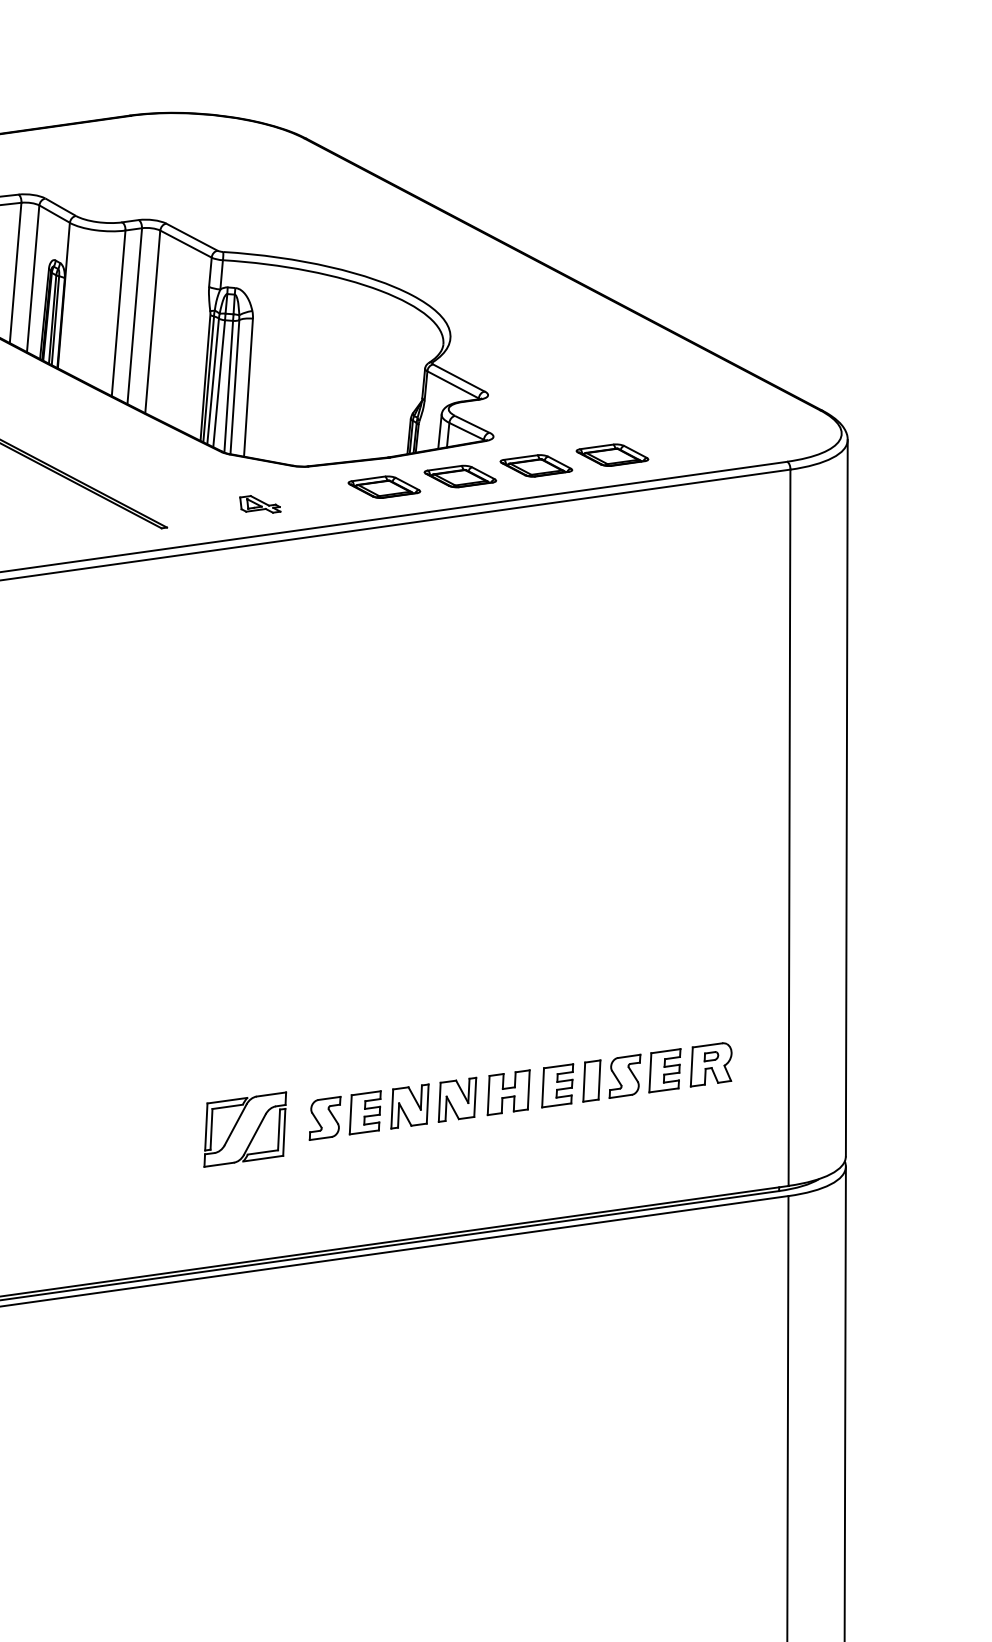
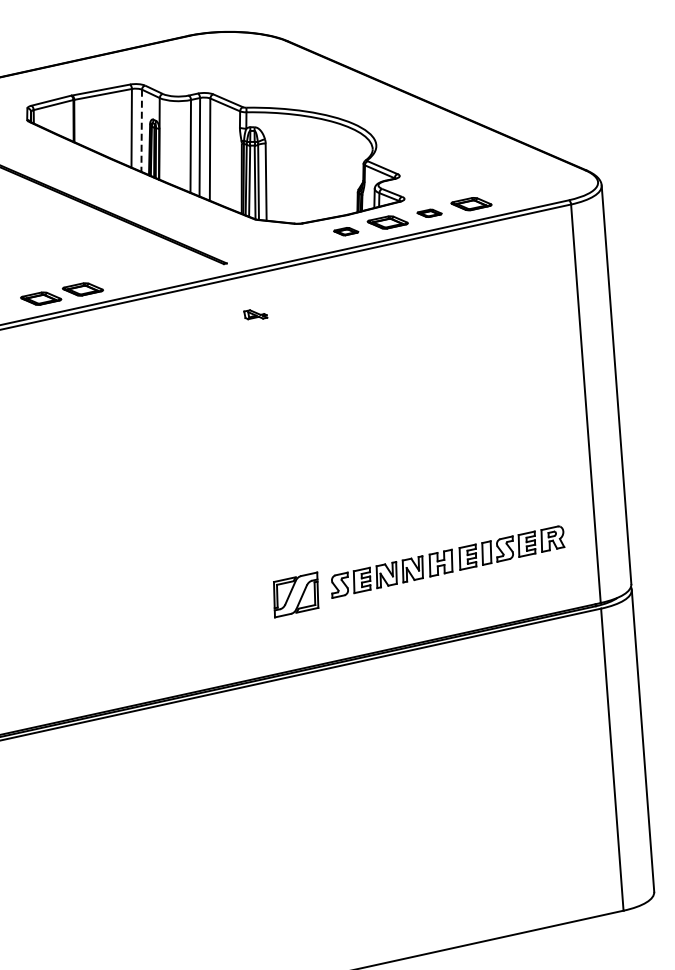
line: (32, 280) -> (141, 131), solid -> dashed
part: (536, 466) -> (429, 213), size x0.6
part: (385, 486) -> (346, 231), size x0.6
part: (259, 504) -> (255, 314), moved

